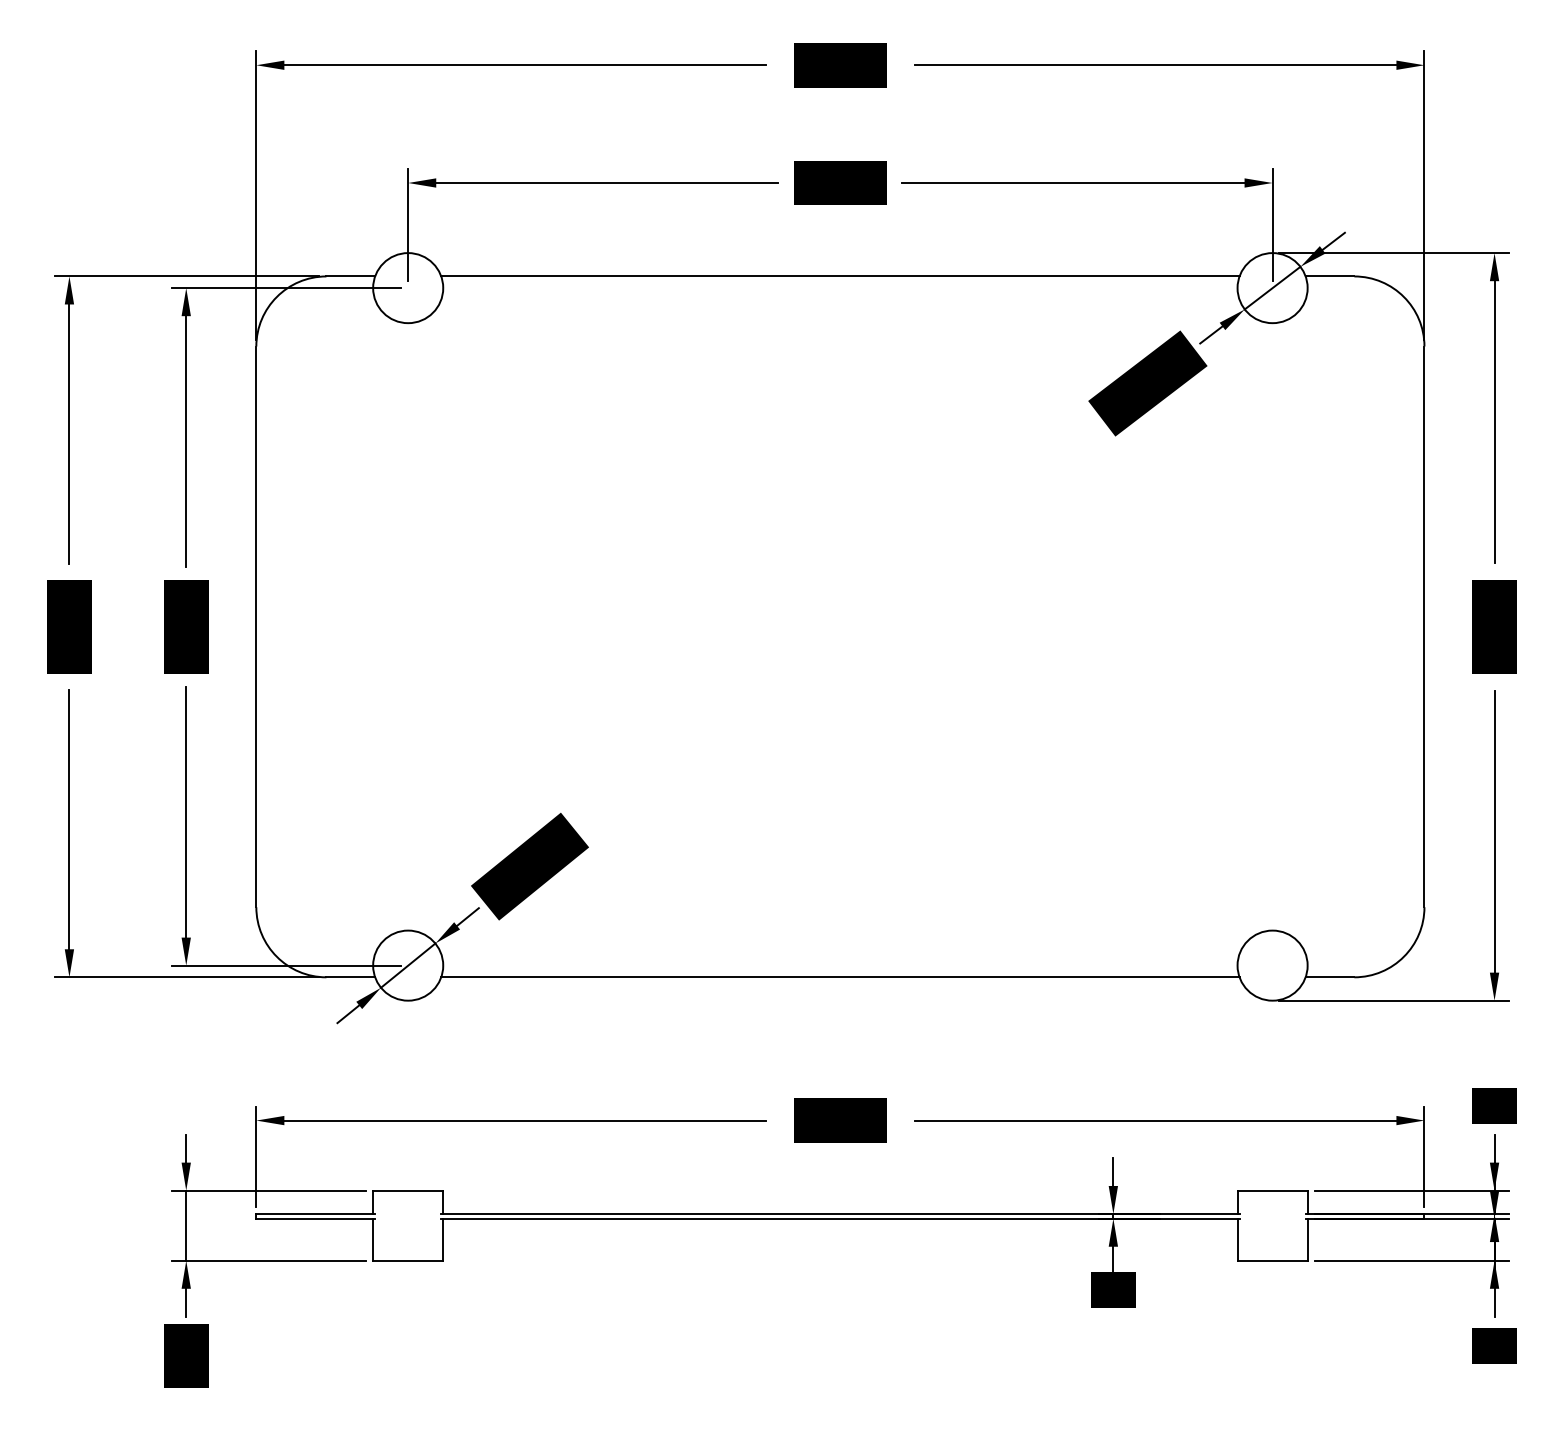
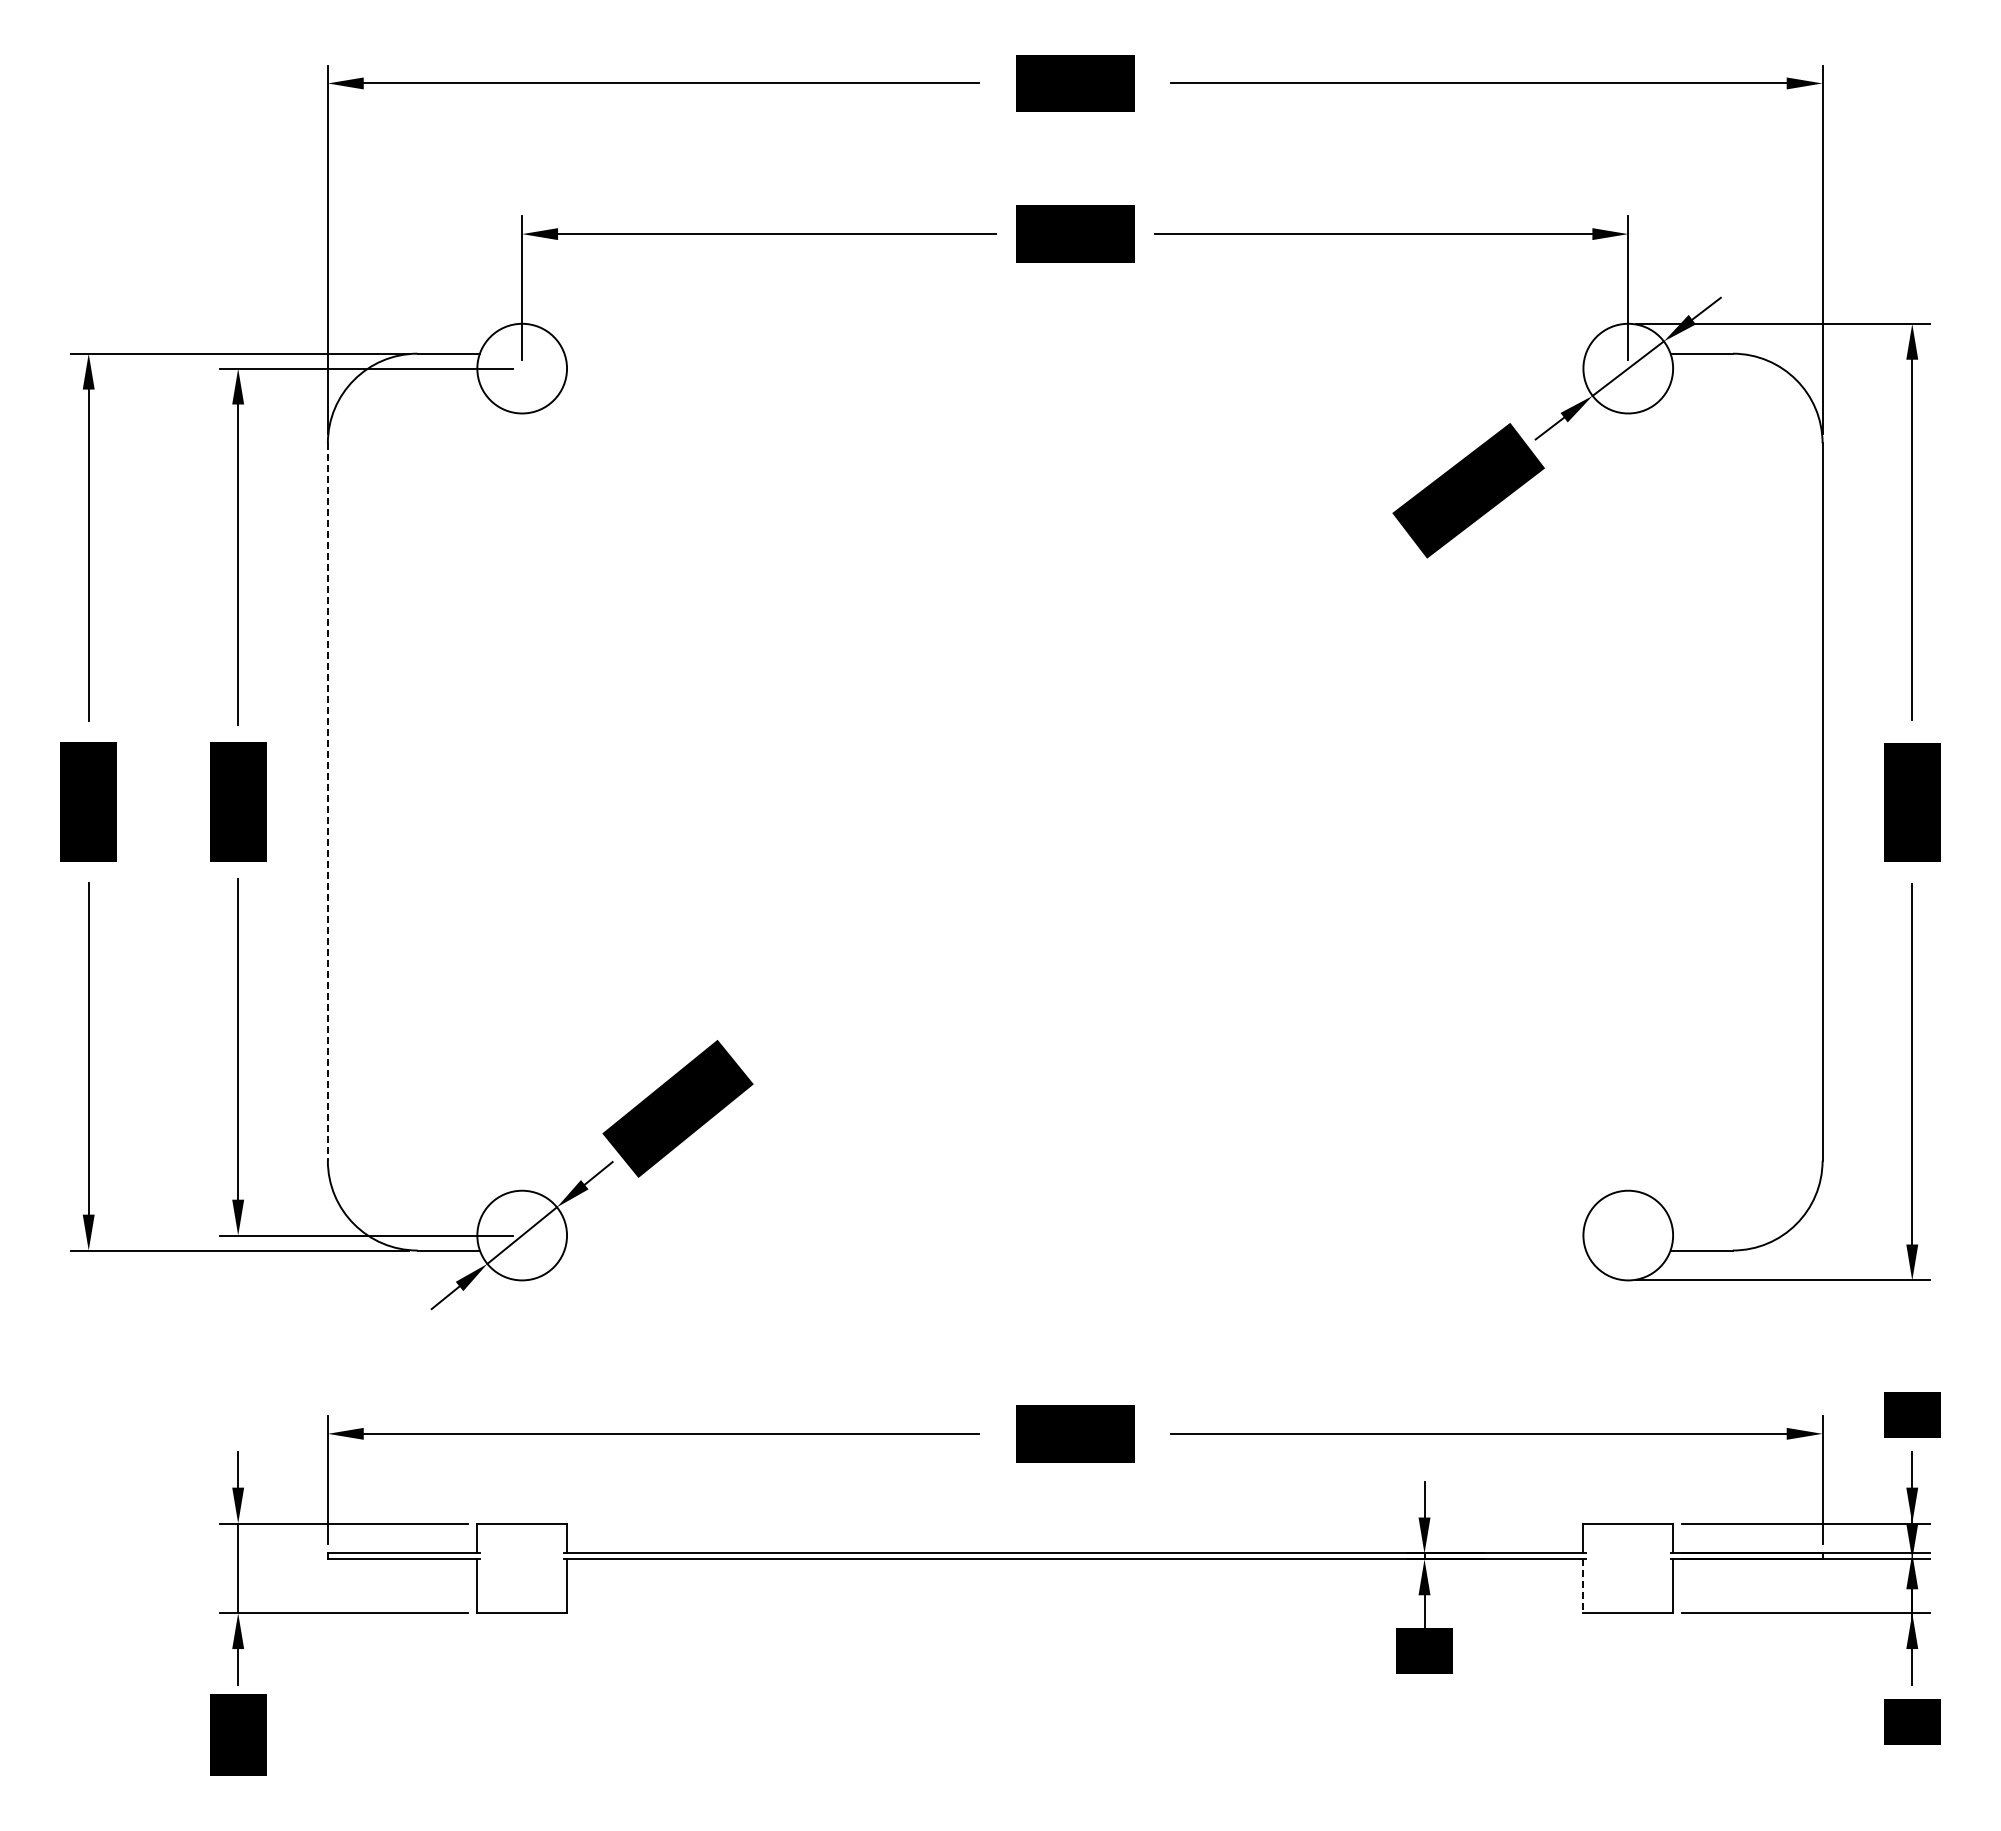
line: (839, 276) -> (1074, 353), removed
line: (256, 627) -> (327, 802), solid -> dashed
line: (839, 977) -> (1074, 1250), removed
line: (1237, 1239) -> (1583, 1586), solid -> dashed

